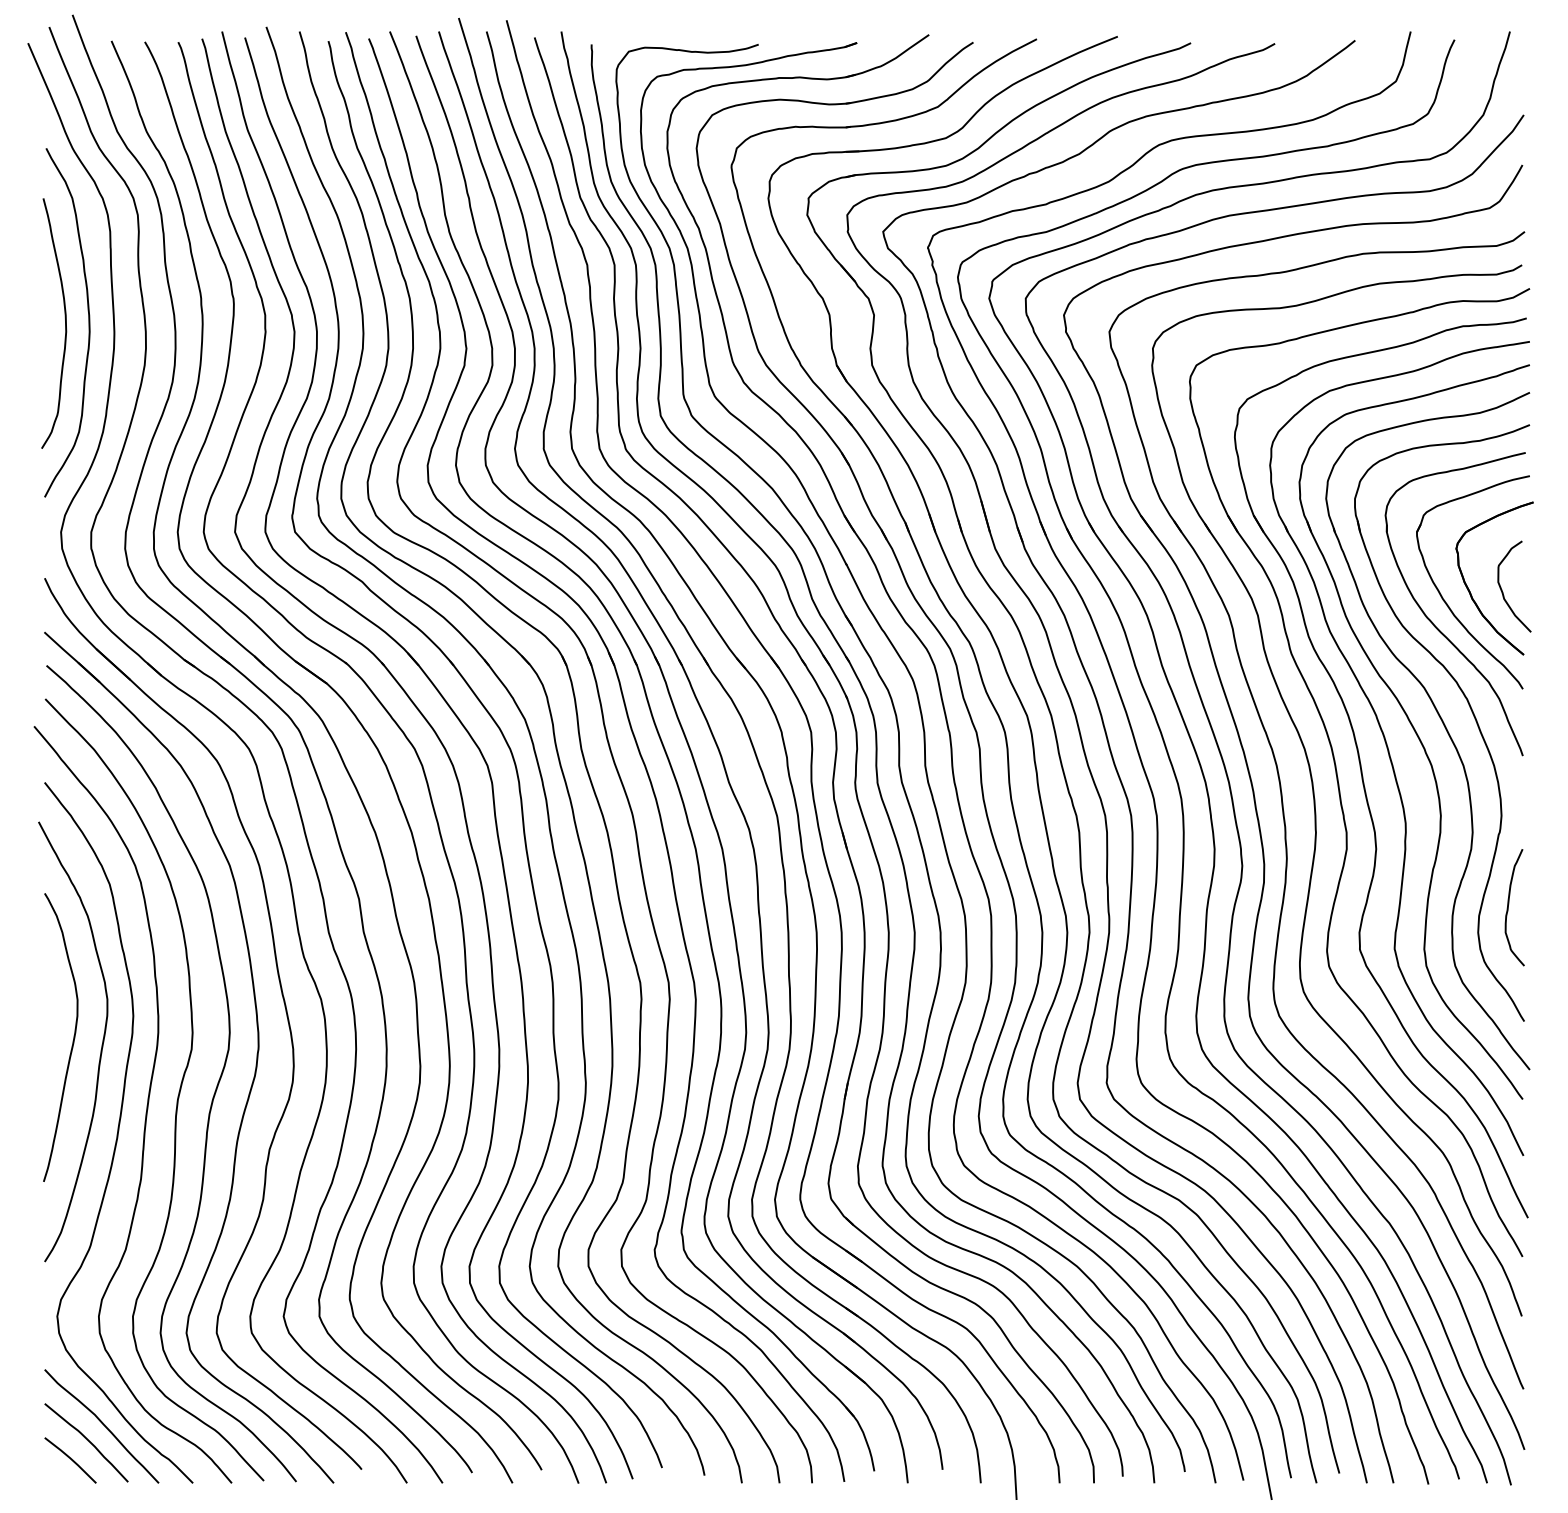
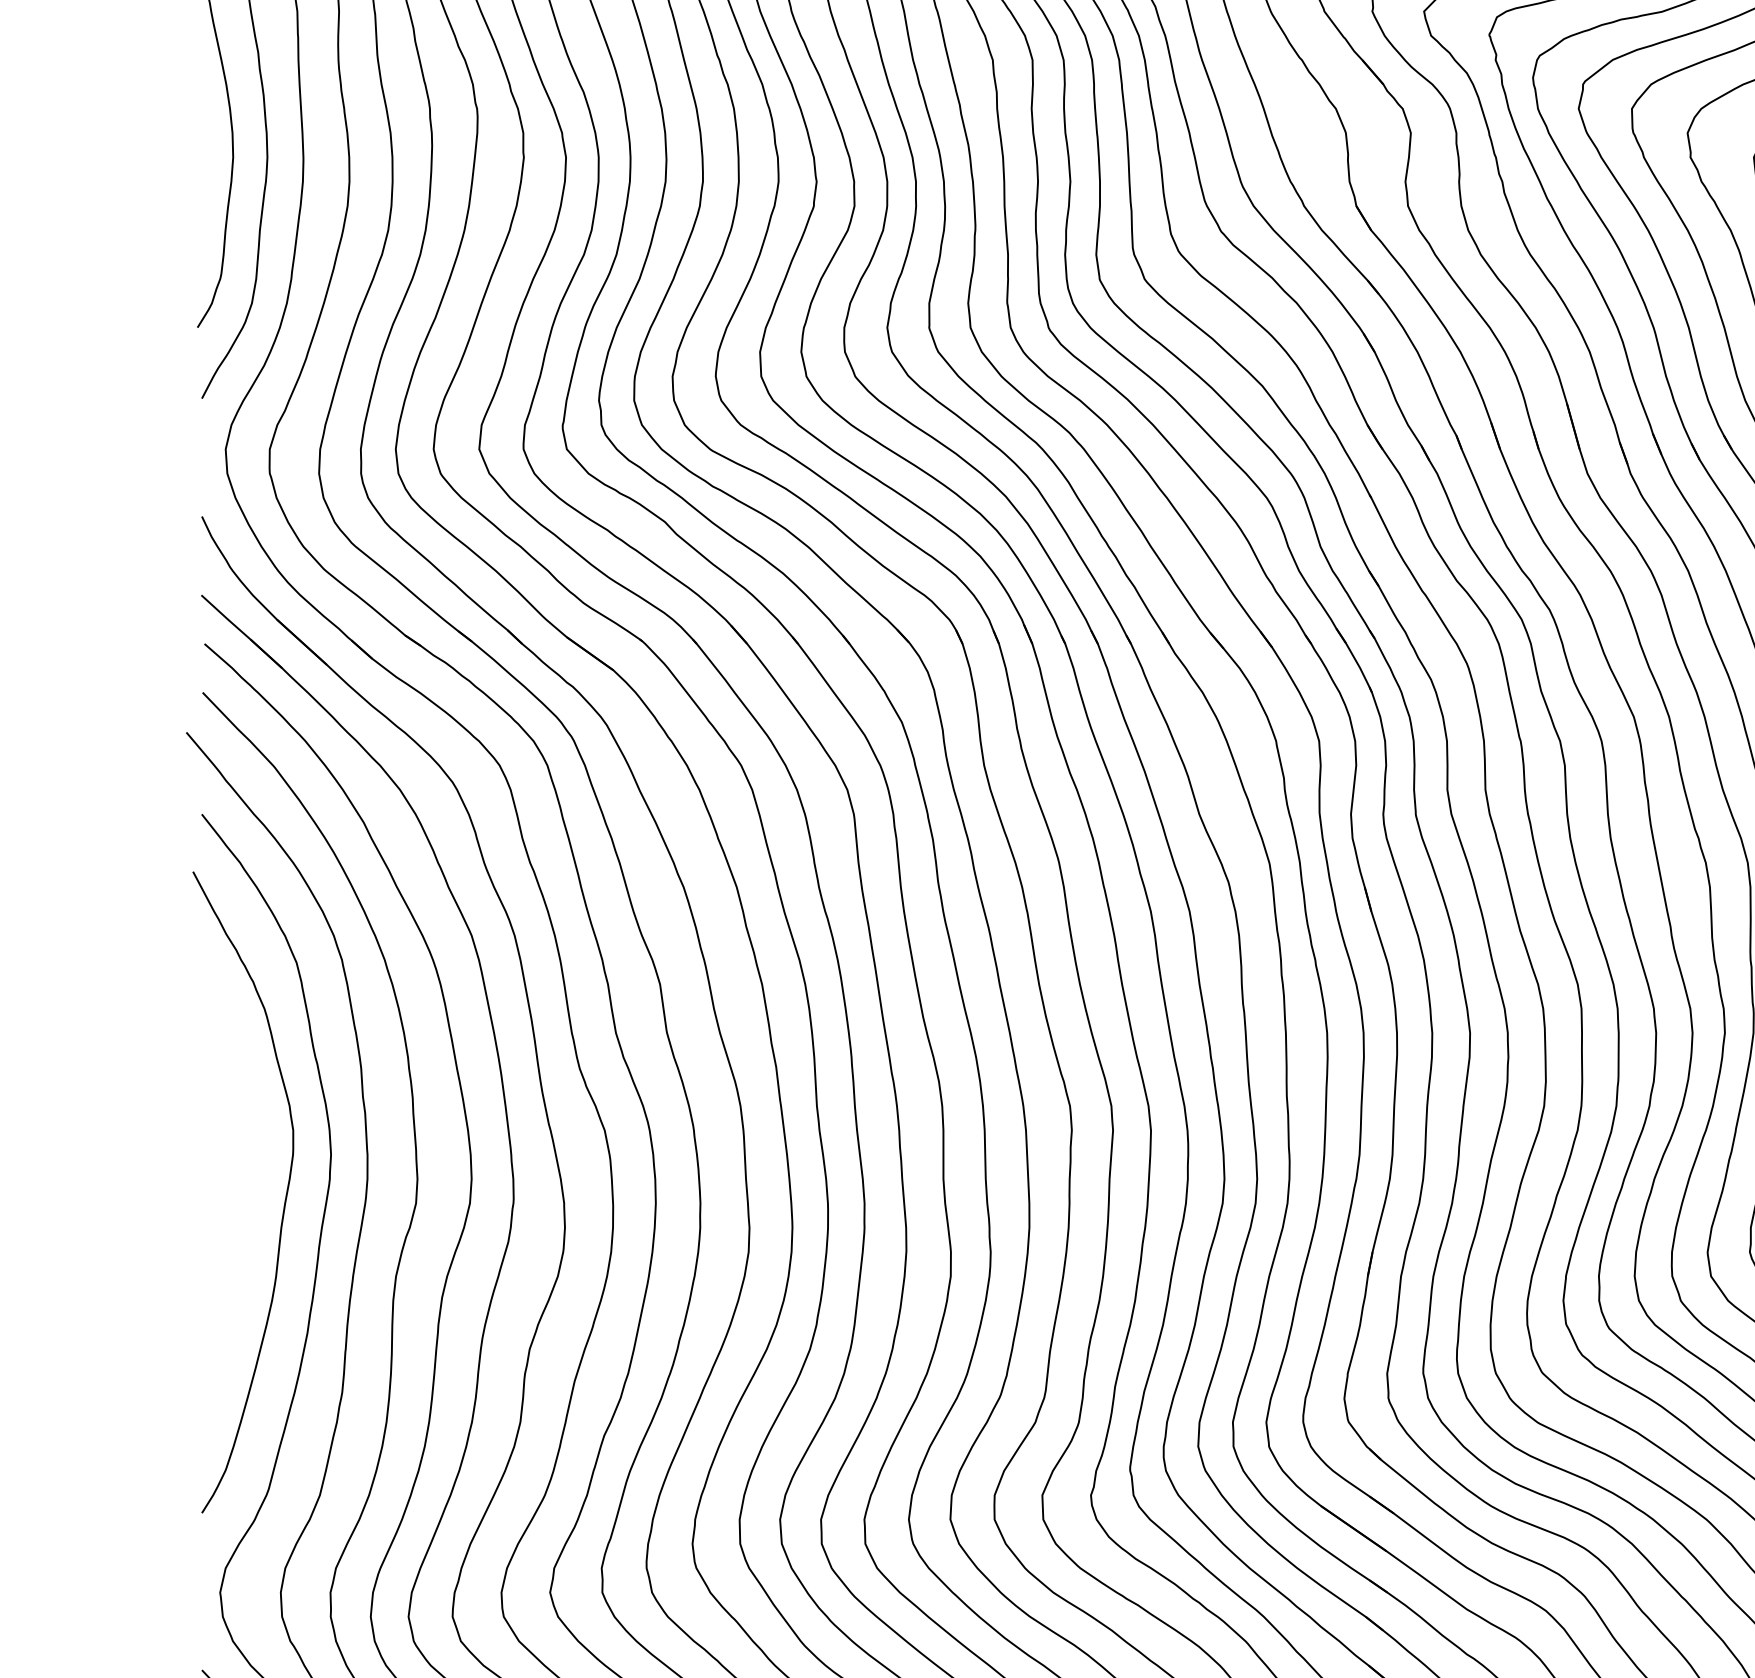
curve: (72, 1040) -> (242, 1190), removed

